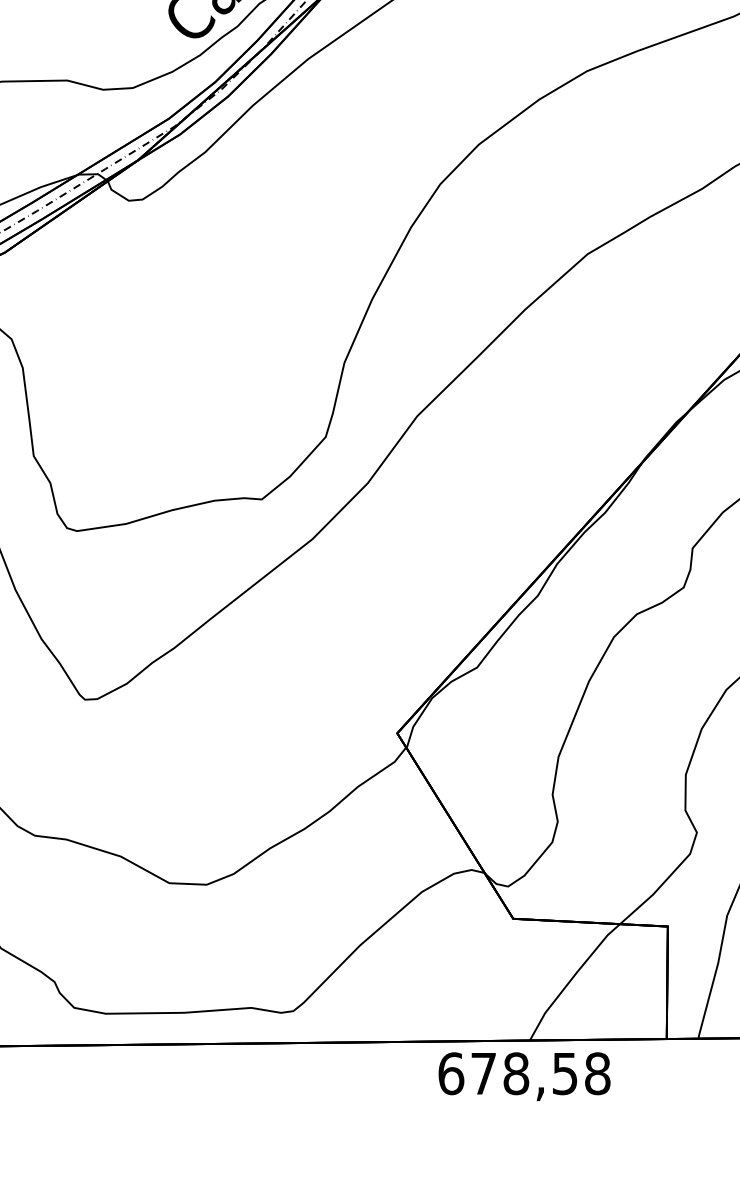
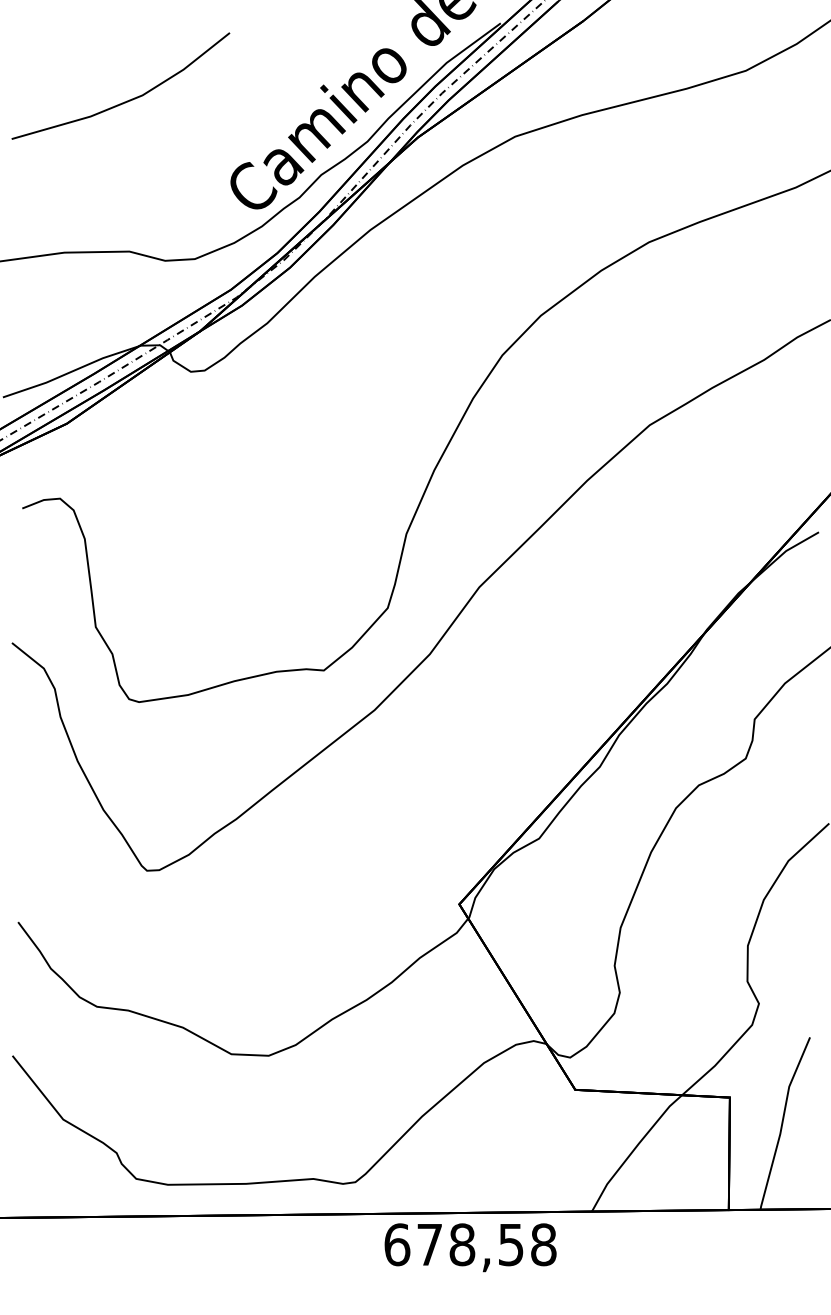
text: (524, 1076) -> (470, 1247), moved

